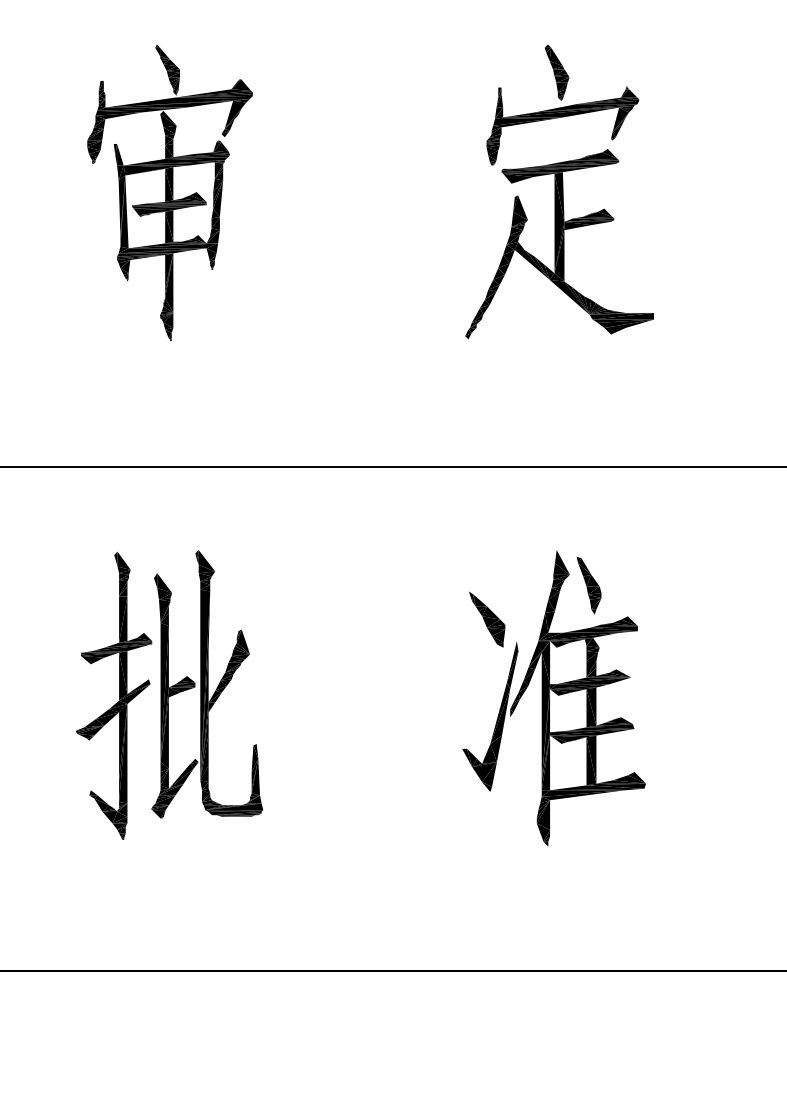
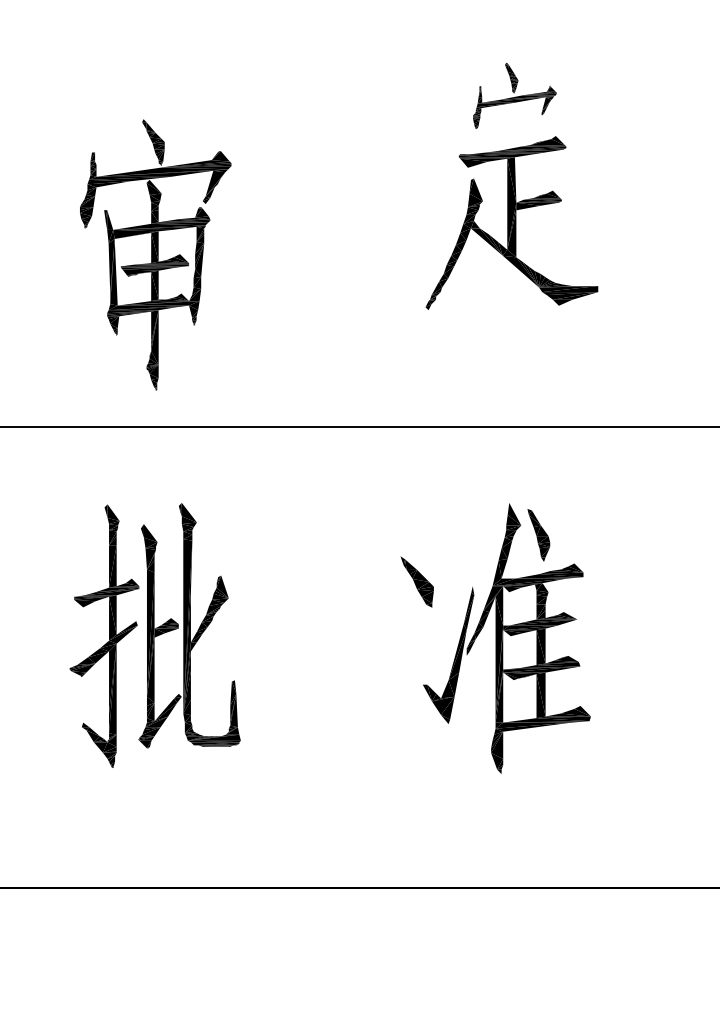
part: (562, 104) -> (514, 95), size x0.6
part: (169, 192) -> (155, 254), moved
part: (487, 619) -> (417, 581), moved

